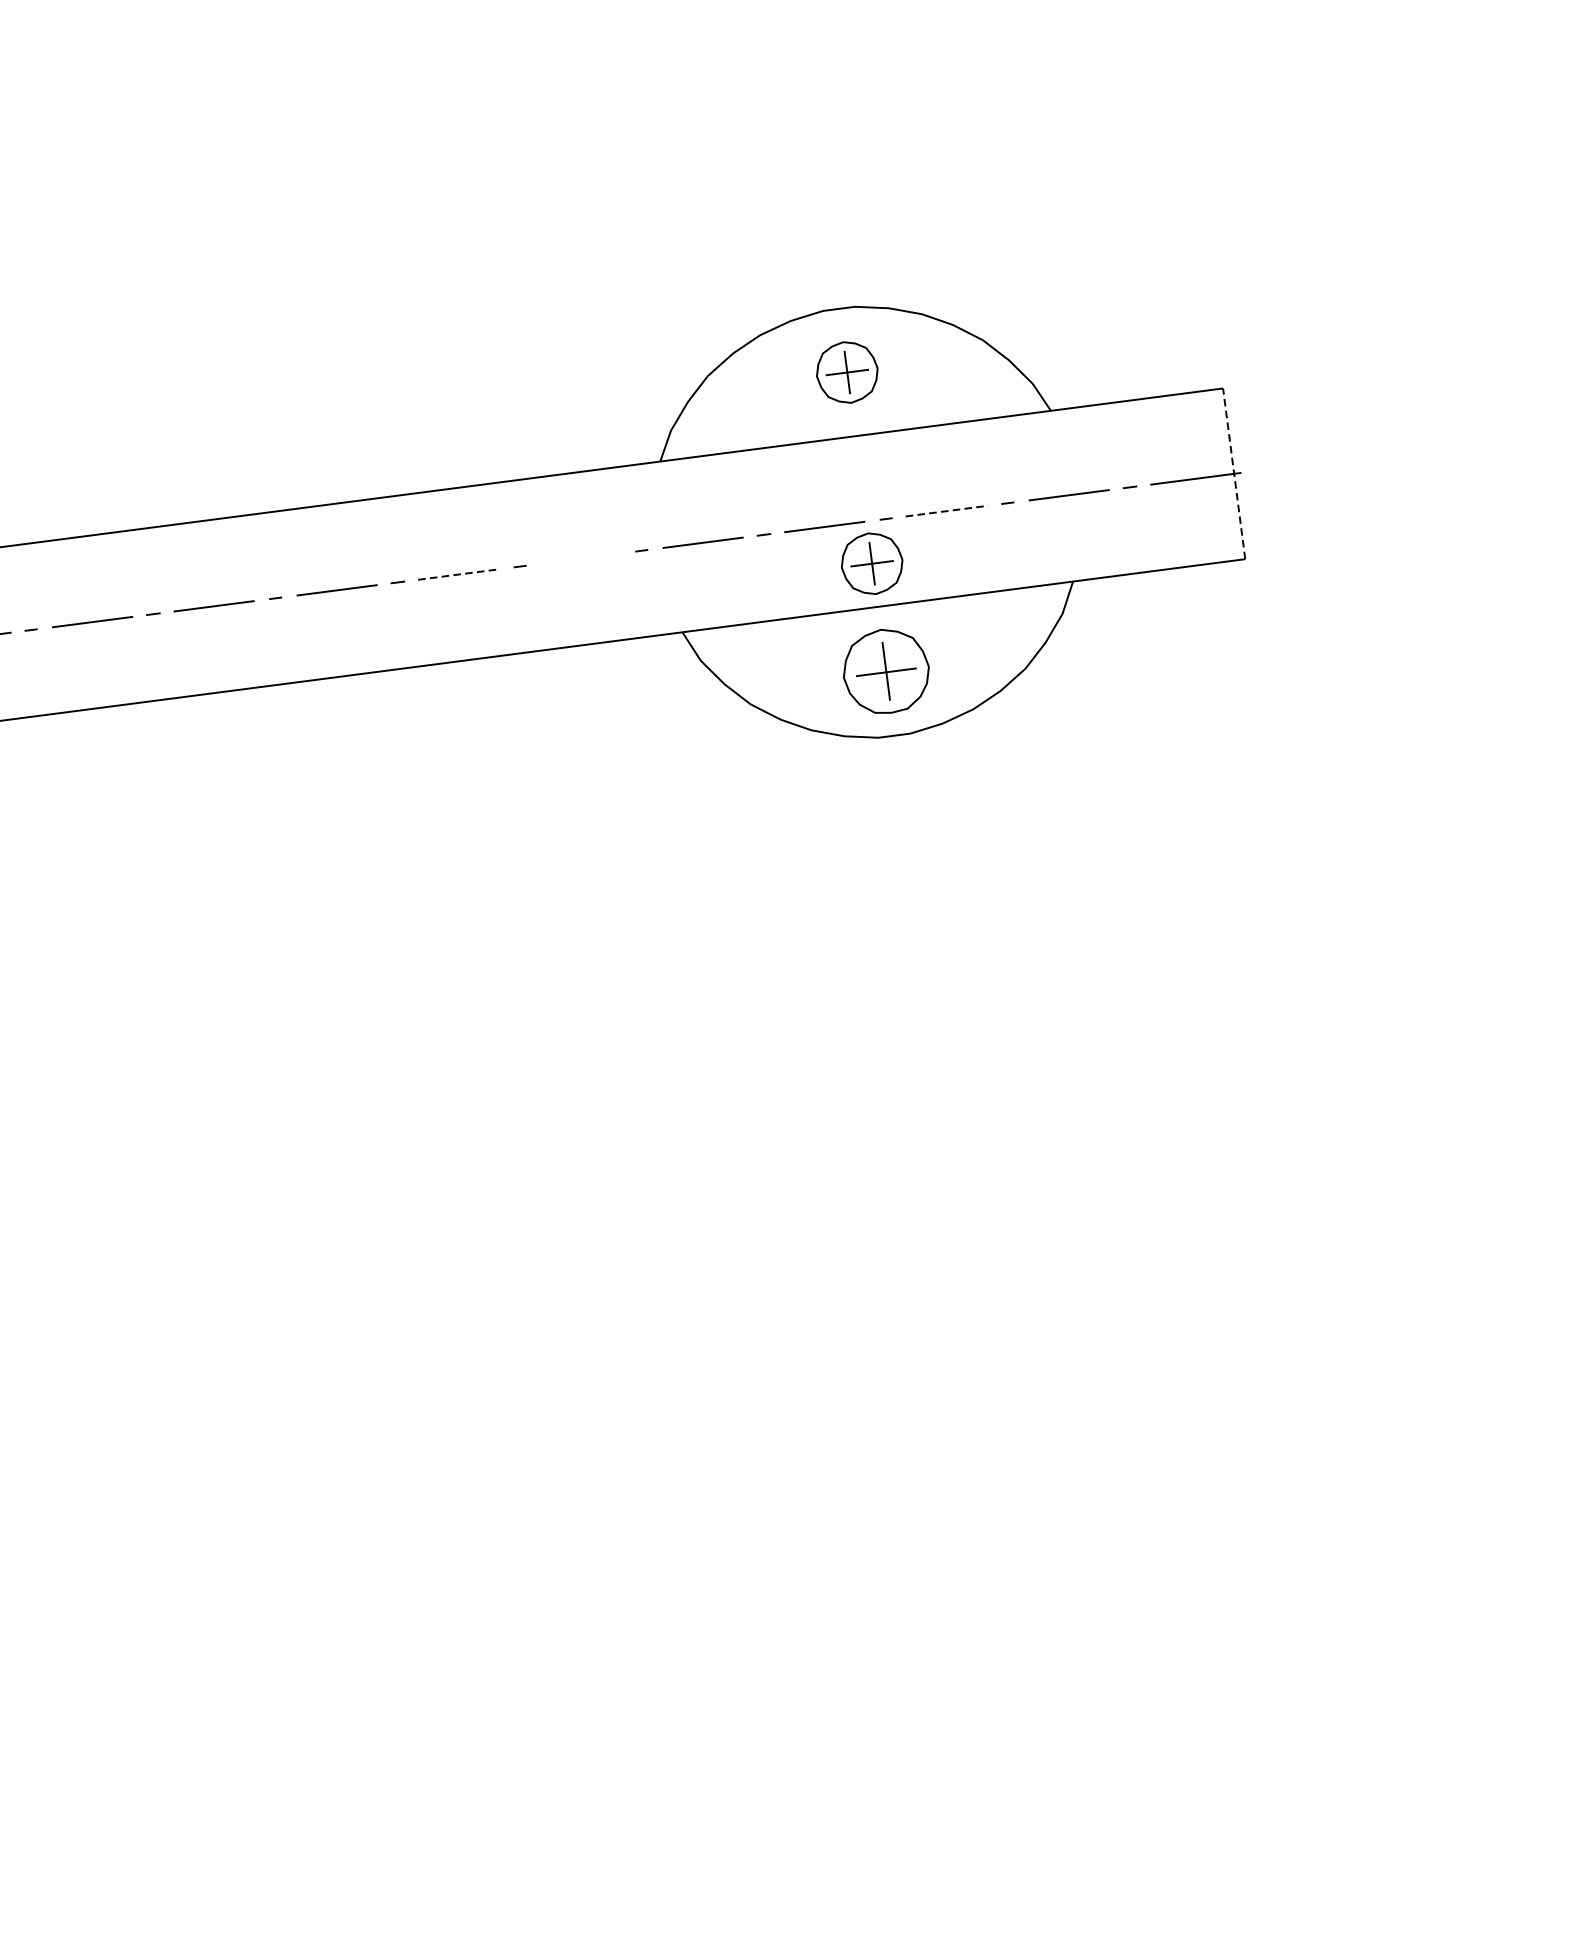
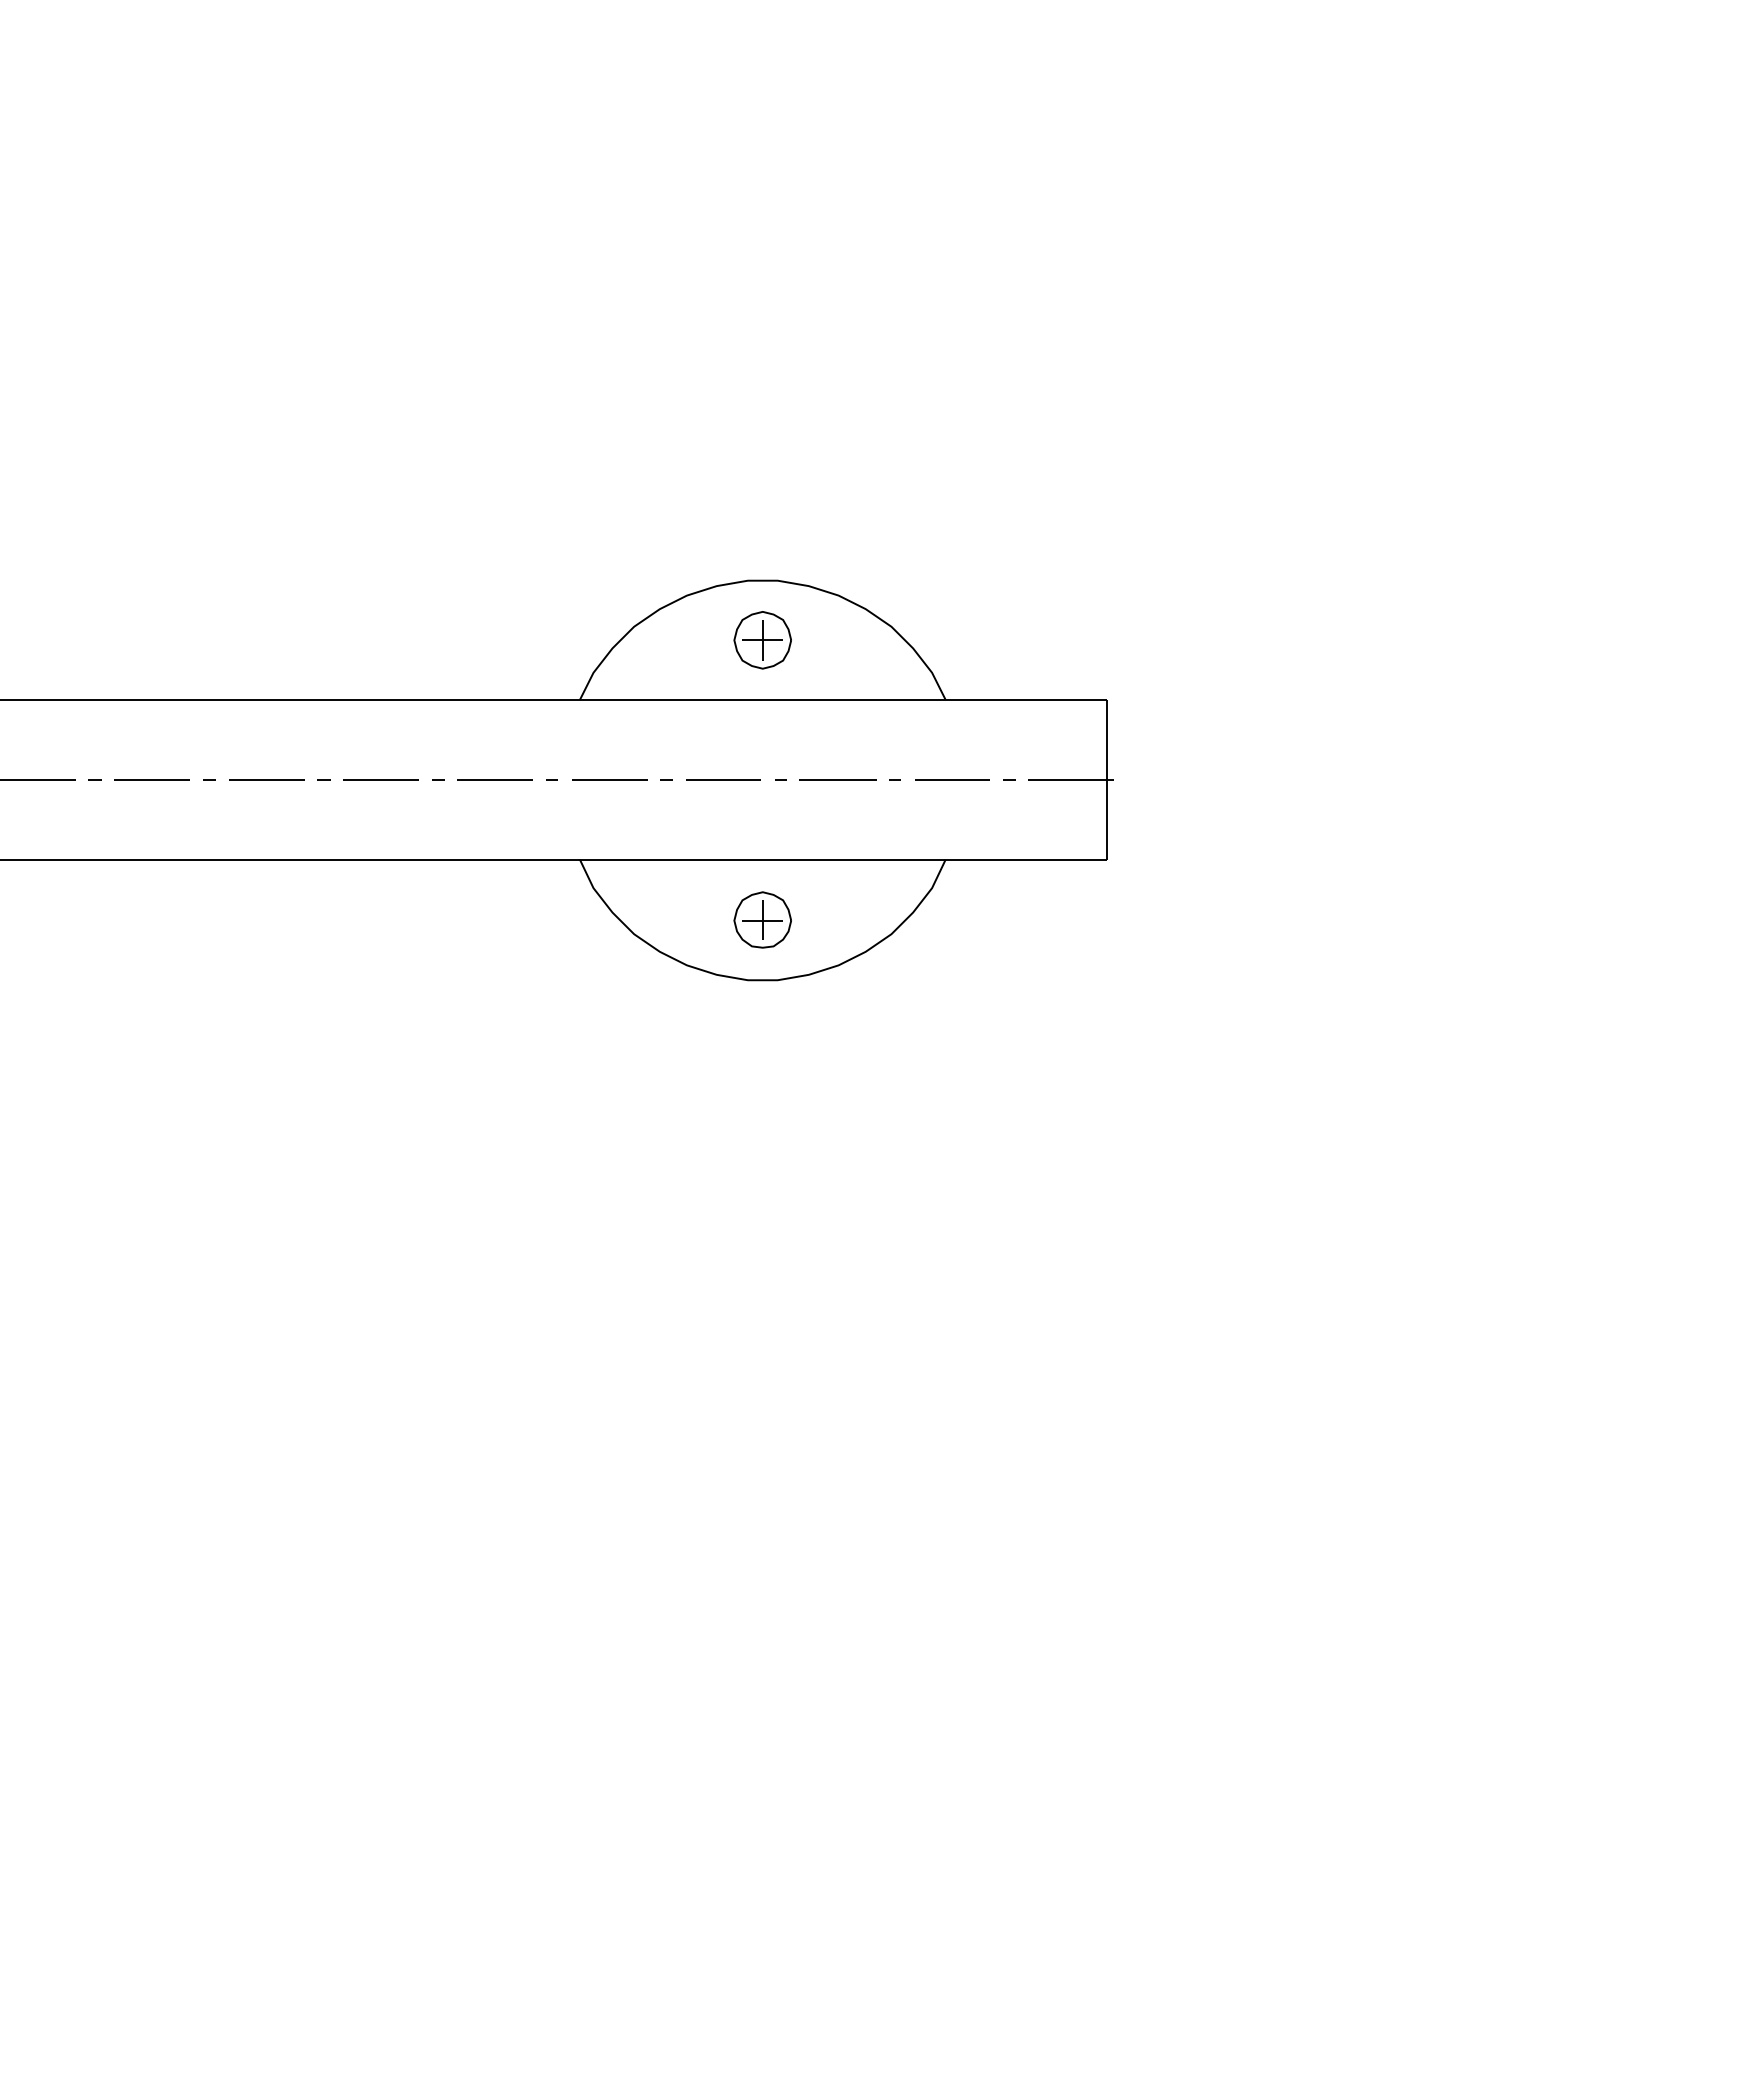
line: (1233, 473) -> (1106, 779), dashed -> solid
line: (946, 510) -> (837, 779), dashed -> solid
line: (580, 558) -> (494, 779), added
part: (871, 564) -> (762, 819), removed
line: (458, 574) -> (380, 779), dashed -> solid
part: (885, 670) -> (762, 919), size x0.71

